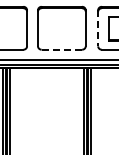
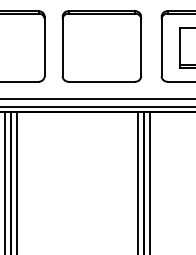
line: (98, 28) -> (162, 46), dashed -> solid
line: (62, 49) -> (102, 81), dashed -> solid

